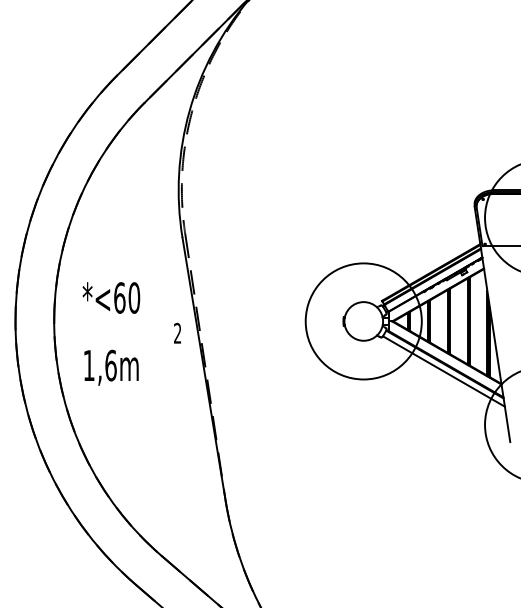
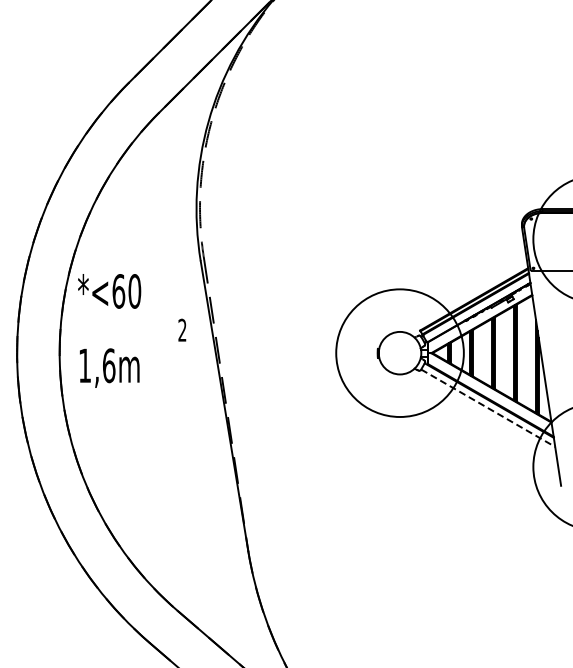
text: (132, 333) -> (132, 330), moved
line: (444, 371) -> (488, 408), solid -> dashed

